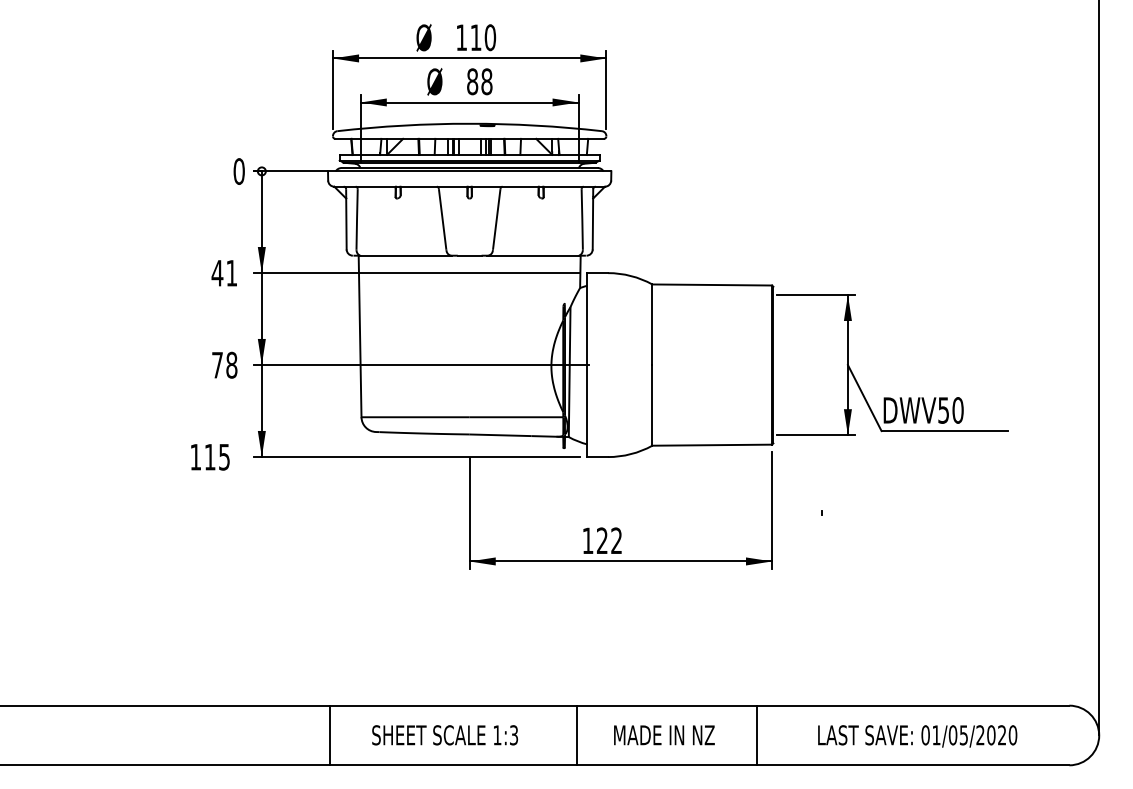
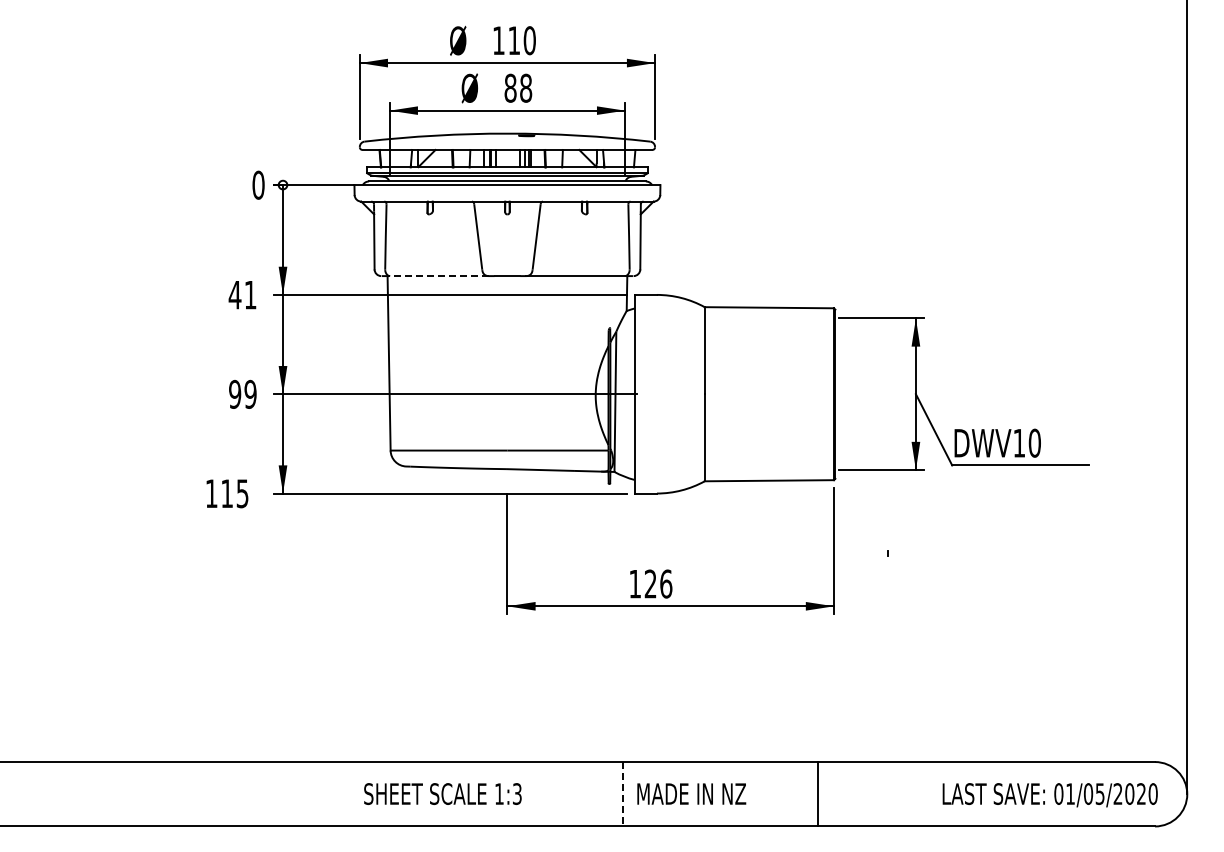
line: (405, 256) -> (438, 276), solid -> dashed
text: (224, 364) -> (242, 393), 78 -> 99
text: (942, 410) -> (1018, 443), DWV50 -> DWV10
text: (616, 540) -> (666, 583), 122 -> 126
text: (444, 734) -> (442, 793), moved
text: (664, 734) -> (691, 793), moved
line: (329, 735) -> (356, 794), removed
line: (577, 735) -> (623, 794), solid -> dashed
text: (916, 736) -> (1049, 795), moved

